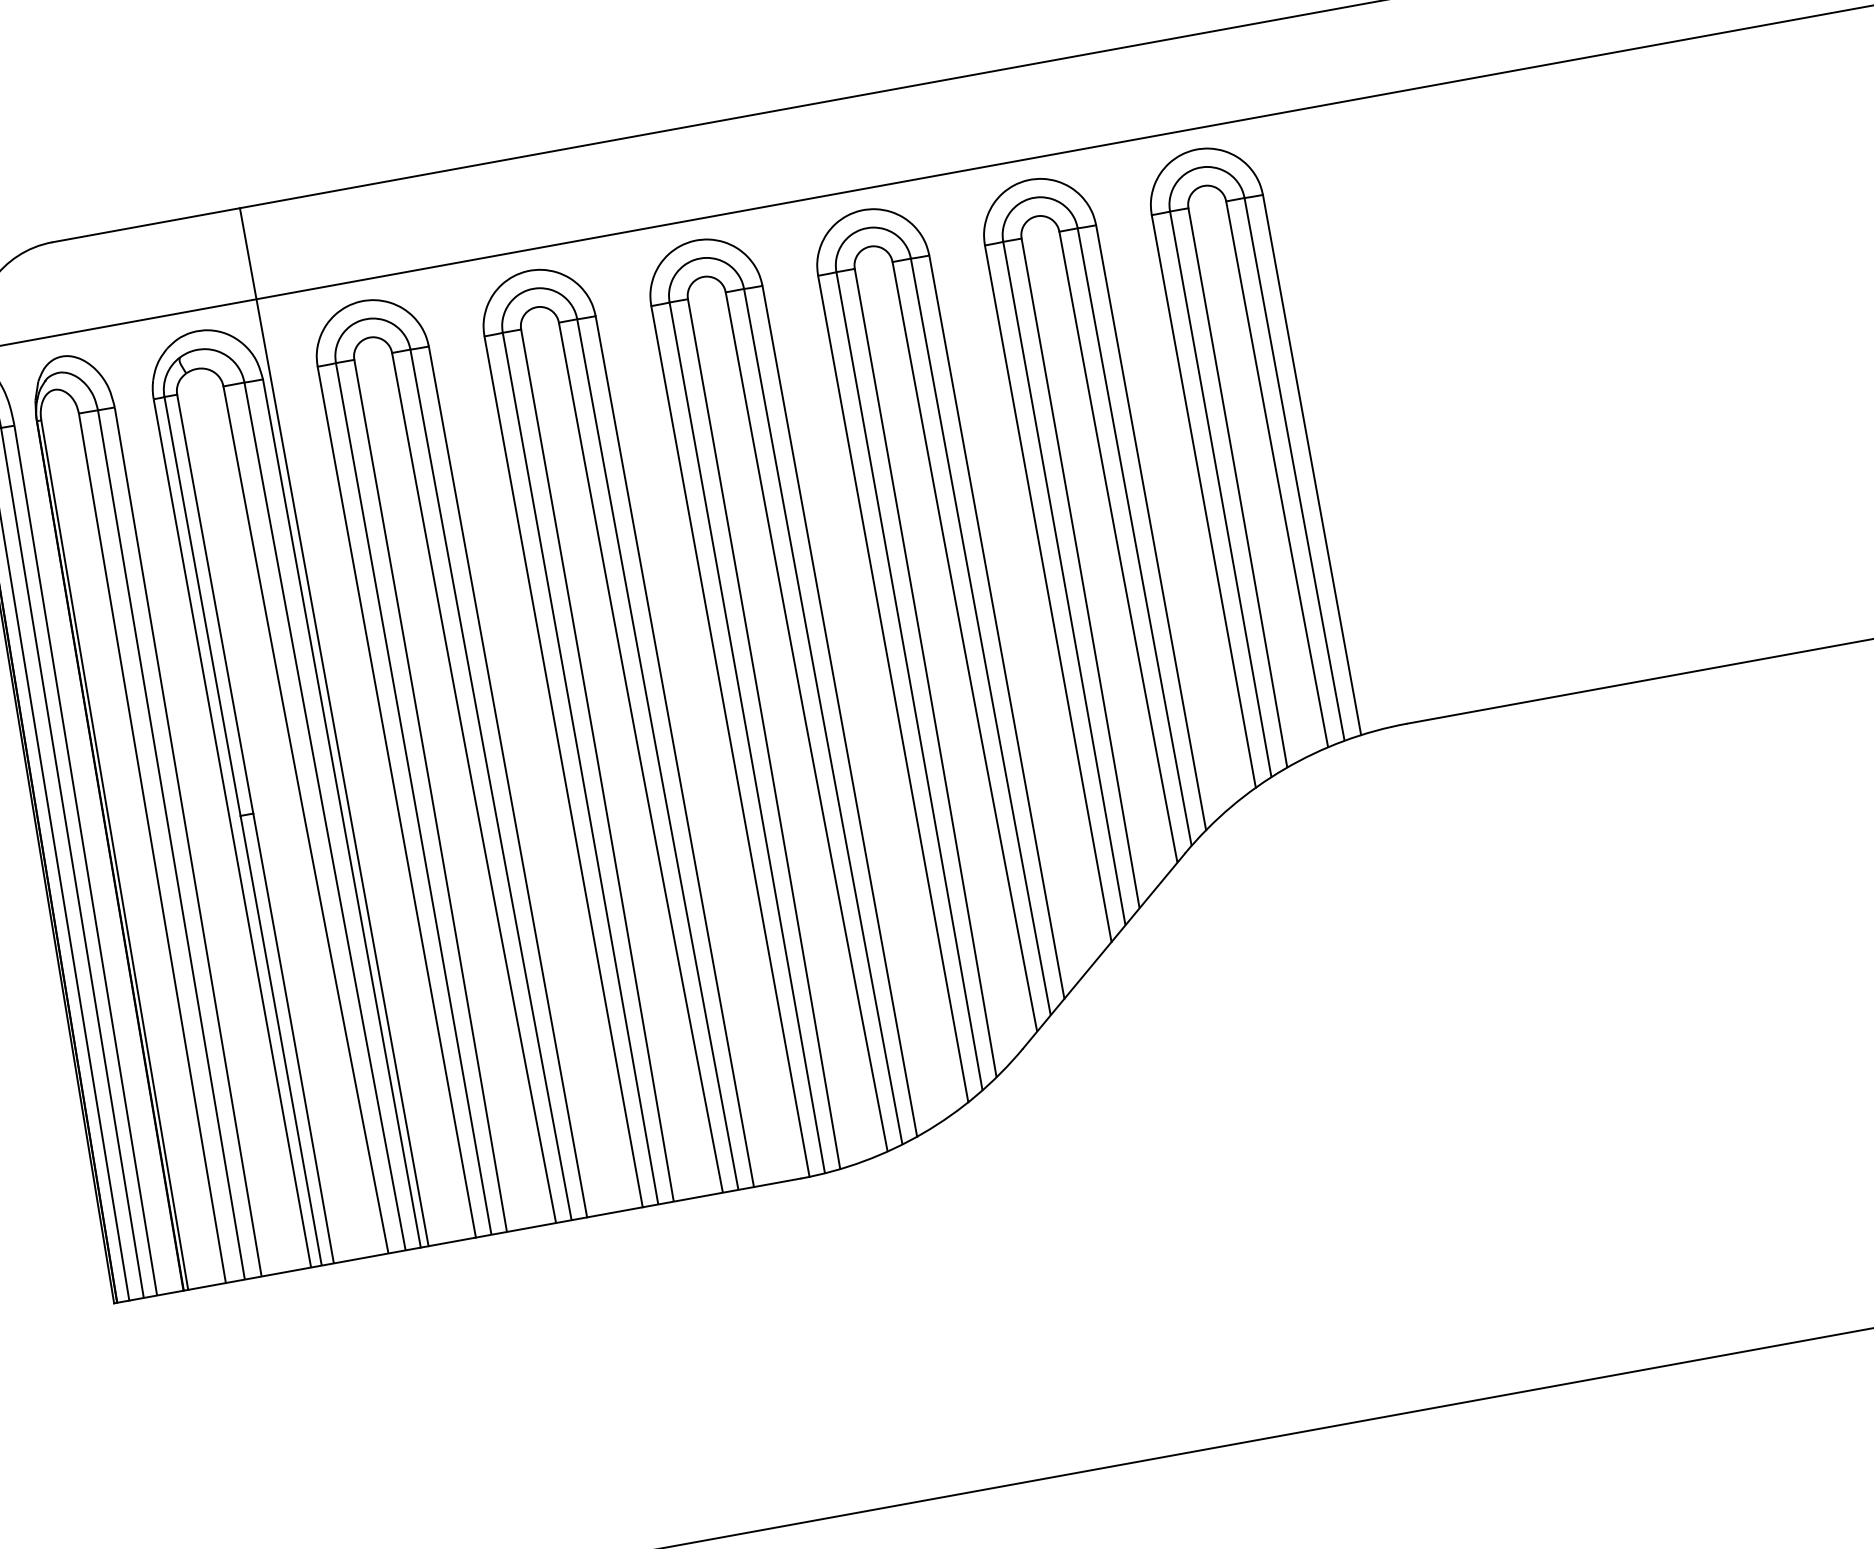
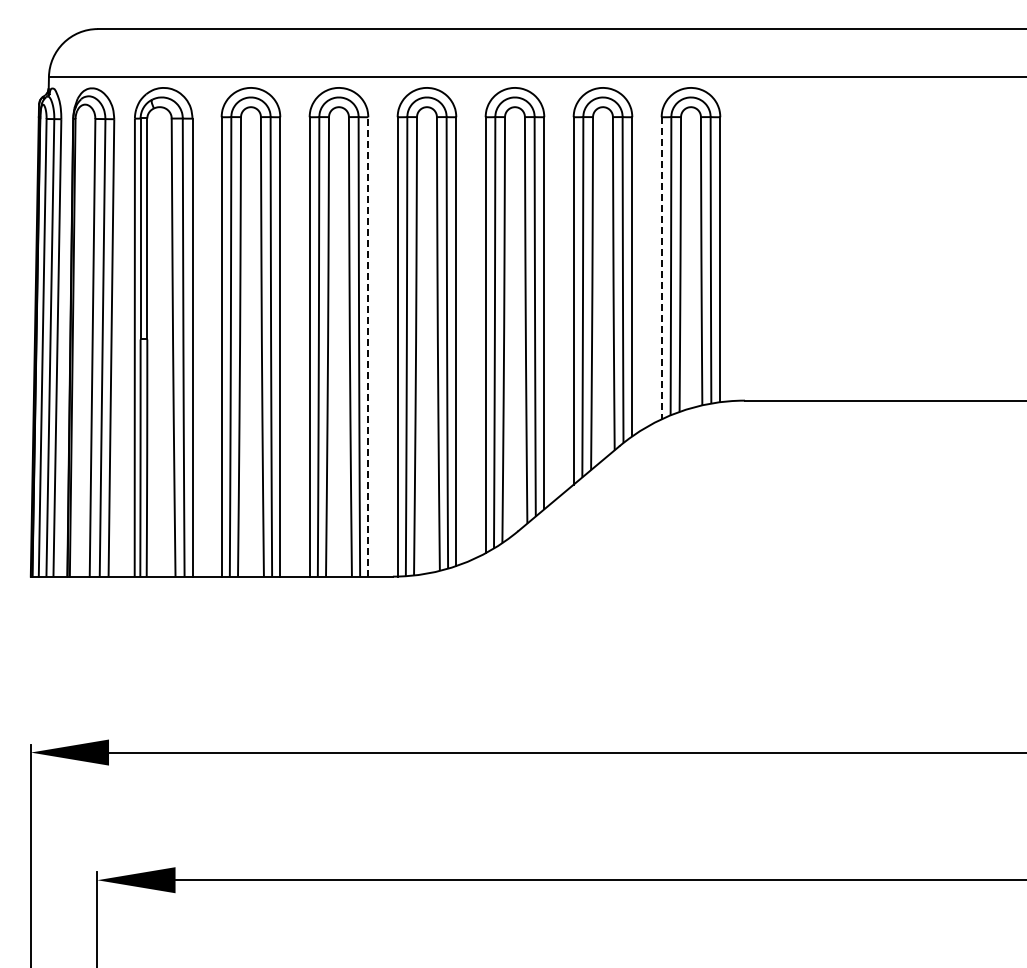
line: (1203, 501) -> (661, 268), solid -> dashed
line: (333, 726) -> (196, 302), removed
line: (675, 750) -> (368, 346), solid -> dashed

